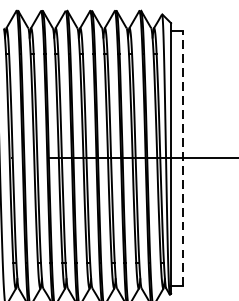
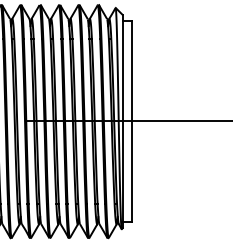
line: (183, 158) -> (132, 121), dashed -> solid

